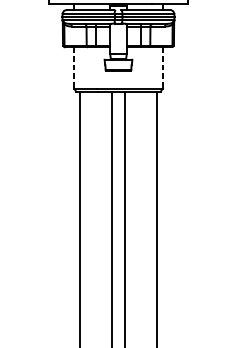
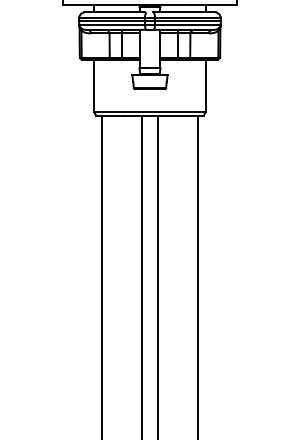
line: (73, 65) -> (93, 82), dashed -> solid
line: (163, 65) -> (206, 82), dashed -> solid

